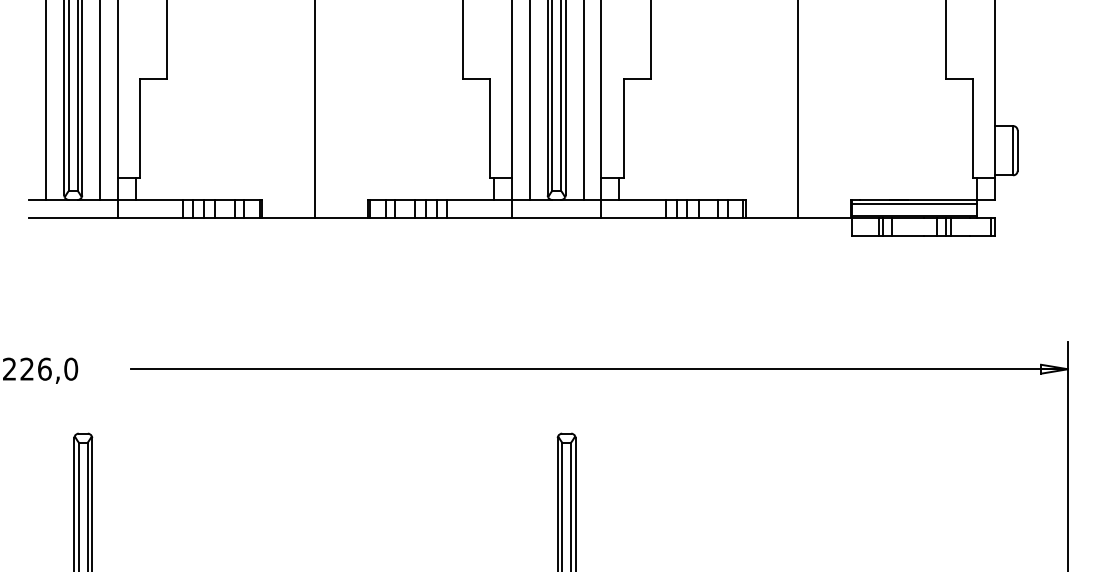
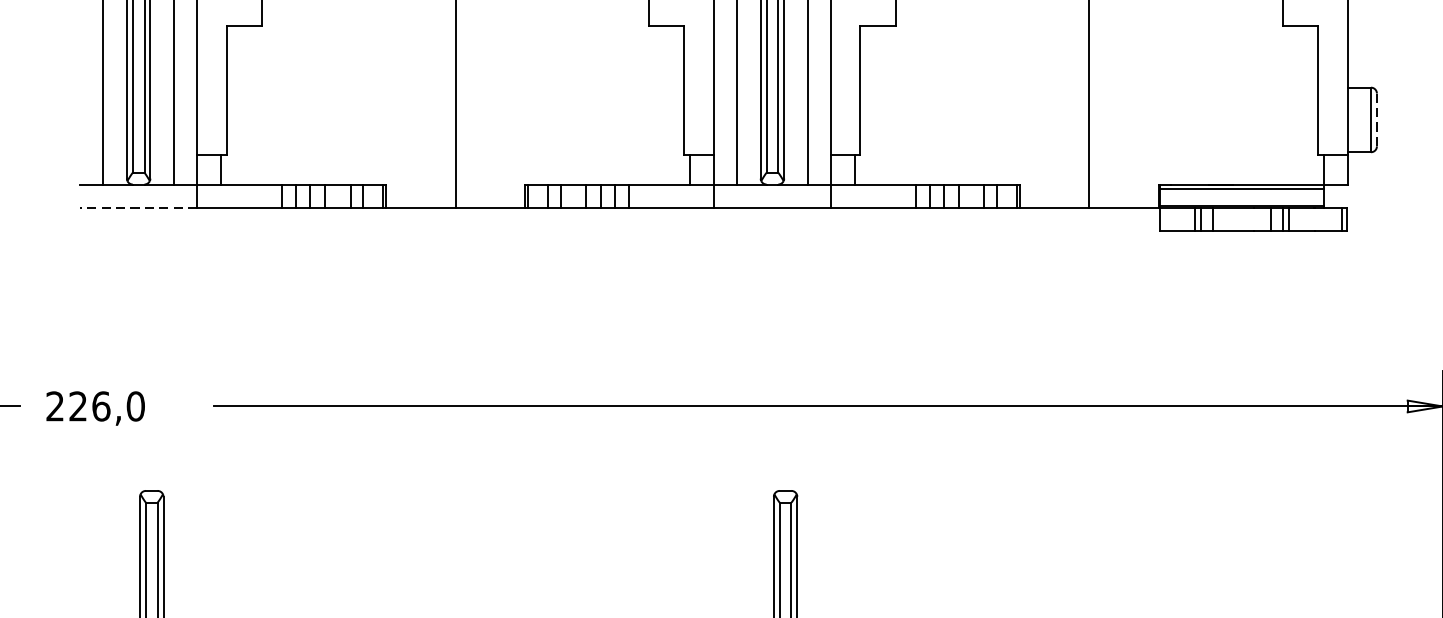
line: (1017, 151) -> (1376, 120), solid -> dashed
line: (73, 217) -> (138, 207), solid -> dashed

